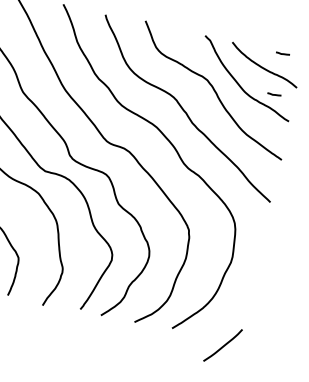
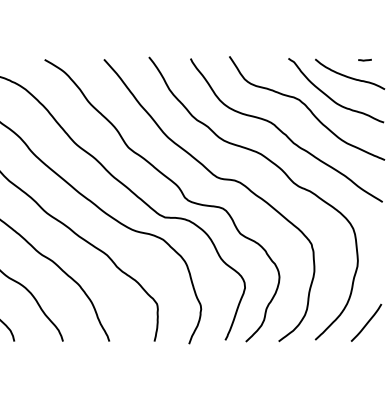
curve: (273, 93) -> (364, 99), removed
curve: (223, 345) -> (366, 322), moved

